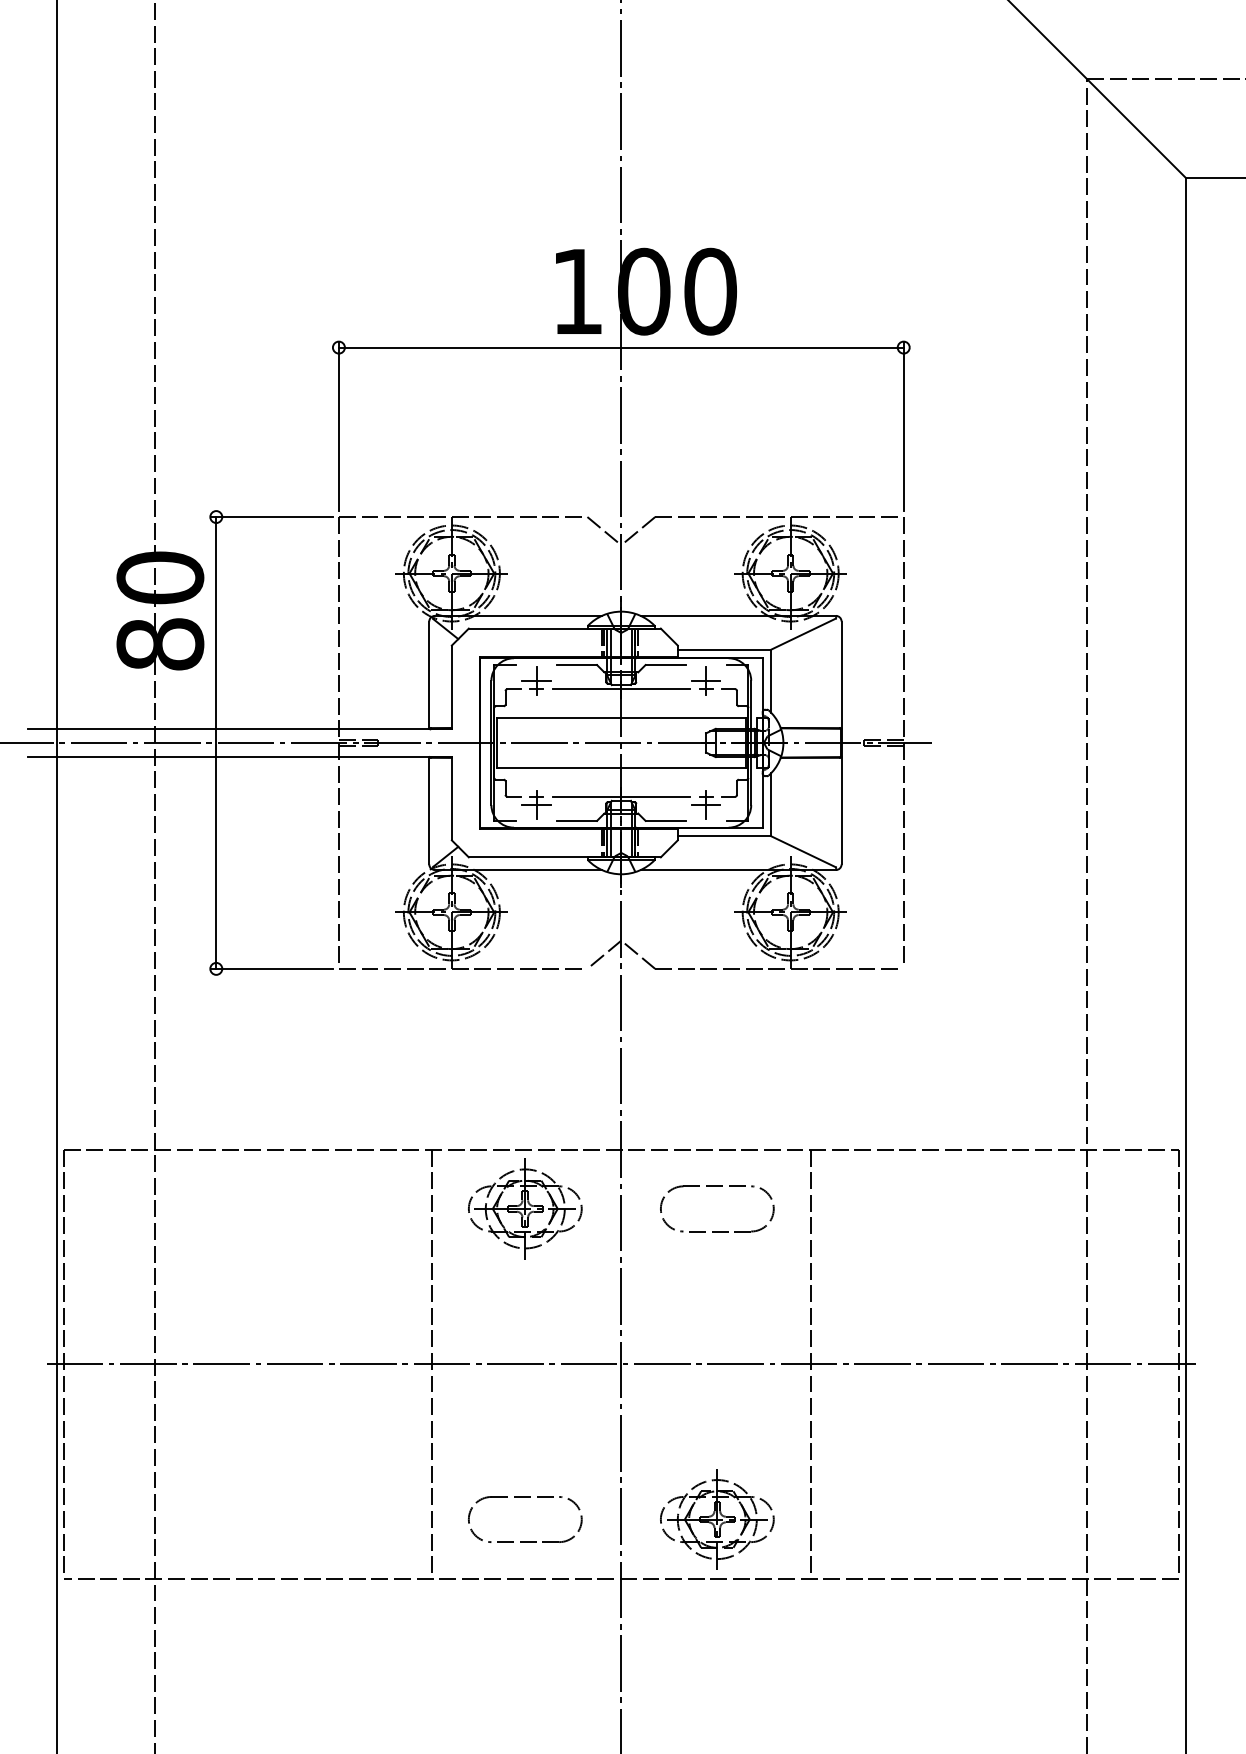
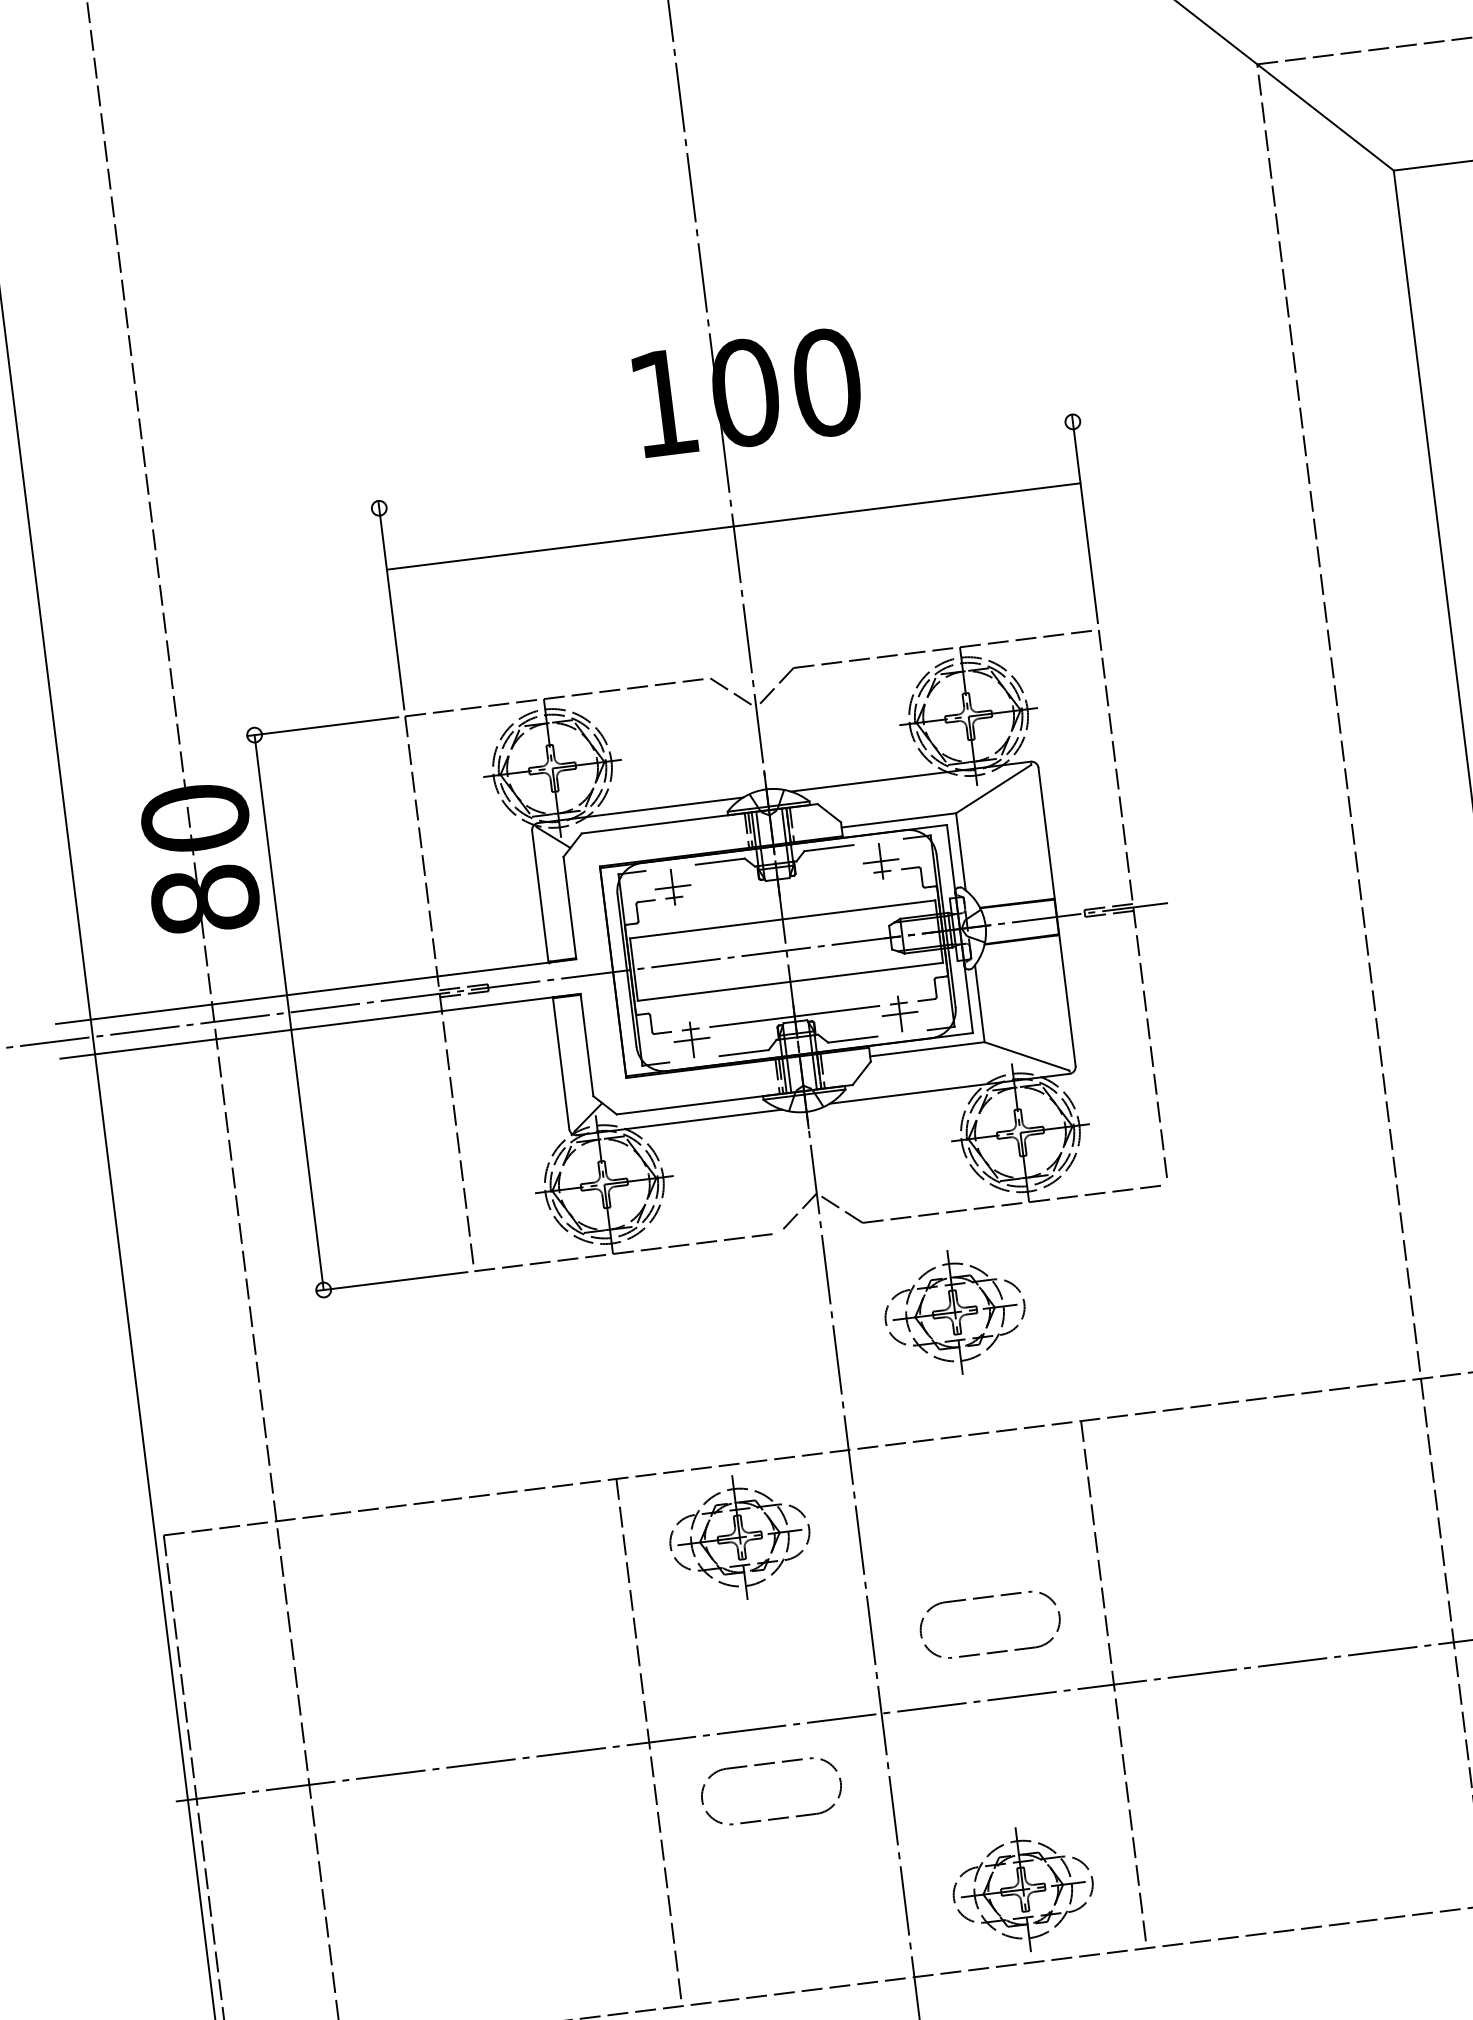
line: (620, 347) -> (732, 526), moved
line: (621, 689) -> (778, 884), removed
part: (720, 1049) -> (955, 1311), added
part: (717, 1186) -> (987, 1597), moved
part: (525, 1497) -> (768, 1764), moved

